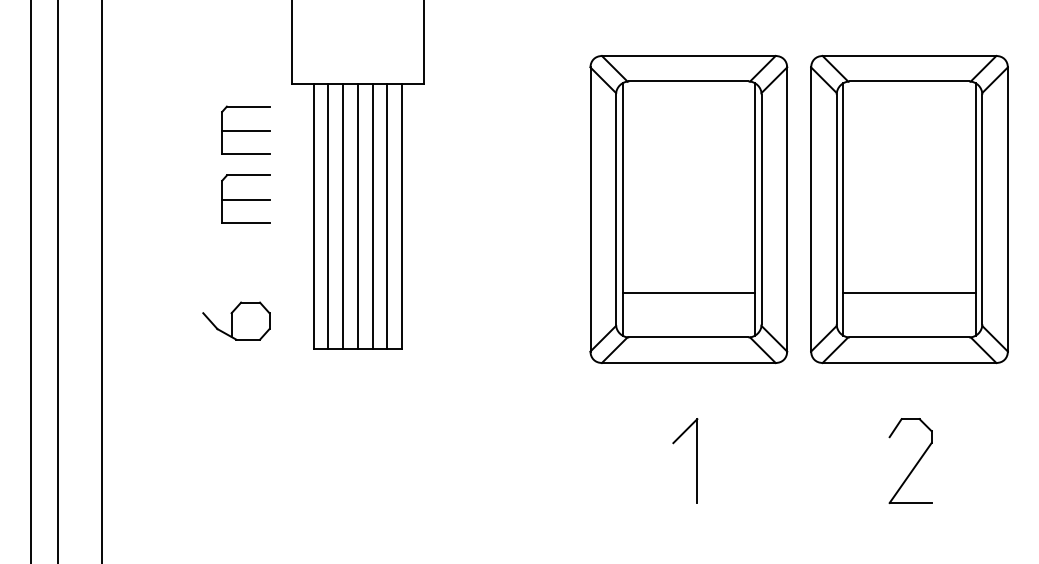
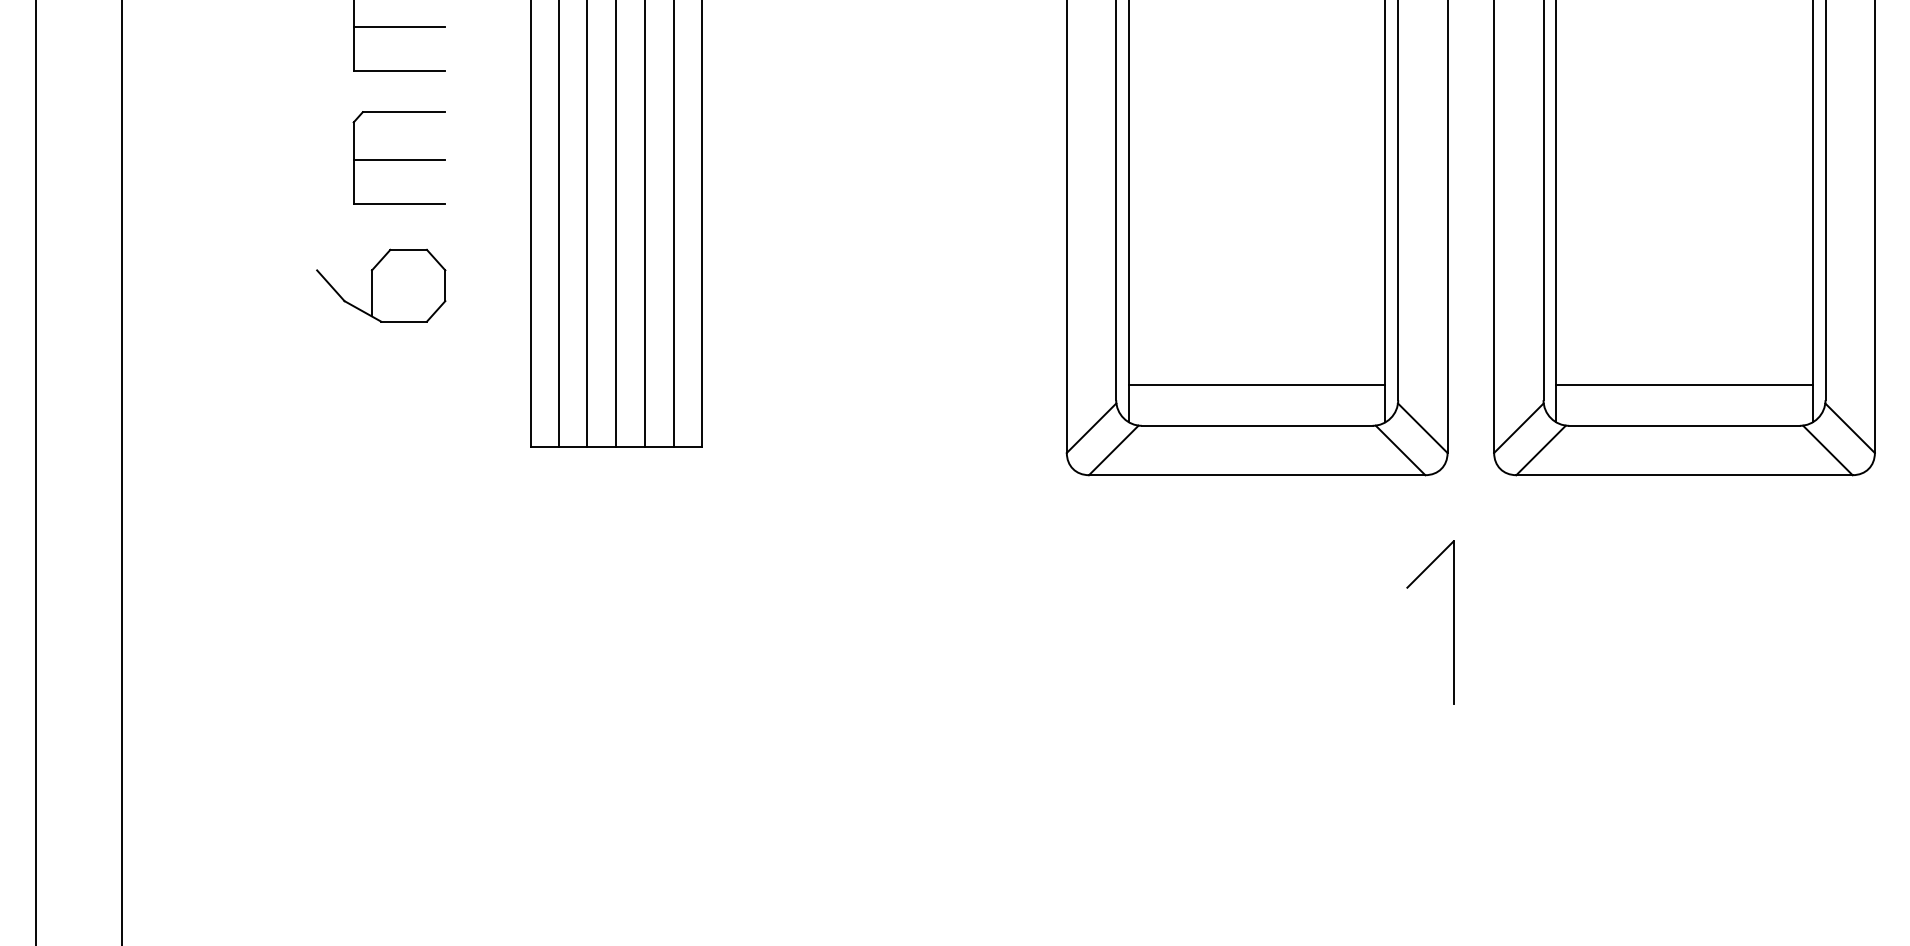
line: (688, 293) -> (1256, 385), moved
line: (909, 293) -> (1684, 385), moved
part: (236, 320) -> (381, 284), moved
part: (696, 460) -> (1452, 621), moved
part: (916, 462) -> (1698, 667), removed

